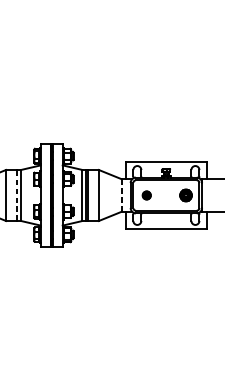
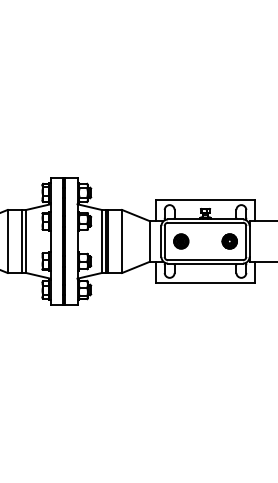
line: (17, 195) -> (21, 241), dashed -> solid
line: (121, 195) -> (150, 241), dashed -> solid
part: (146, 195) -> (181, 241), size x1.43

